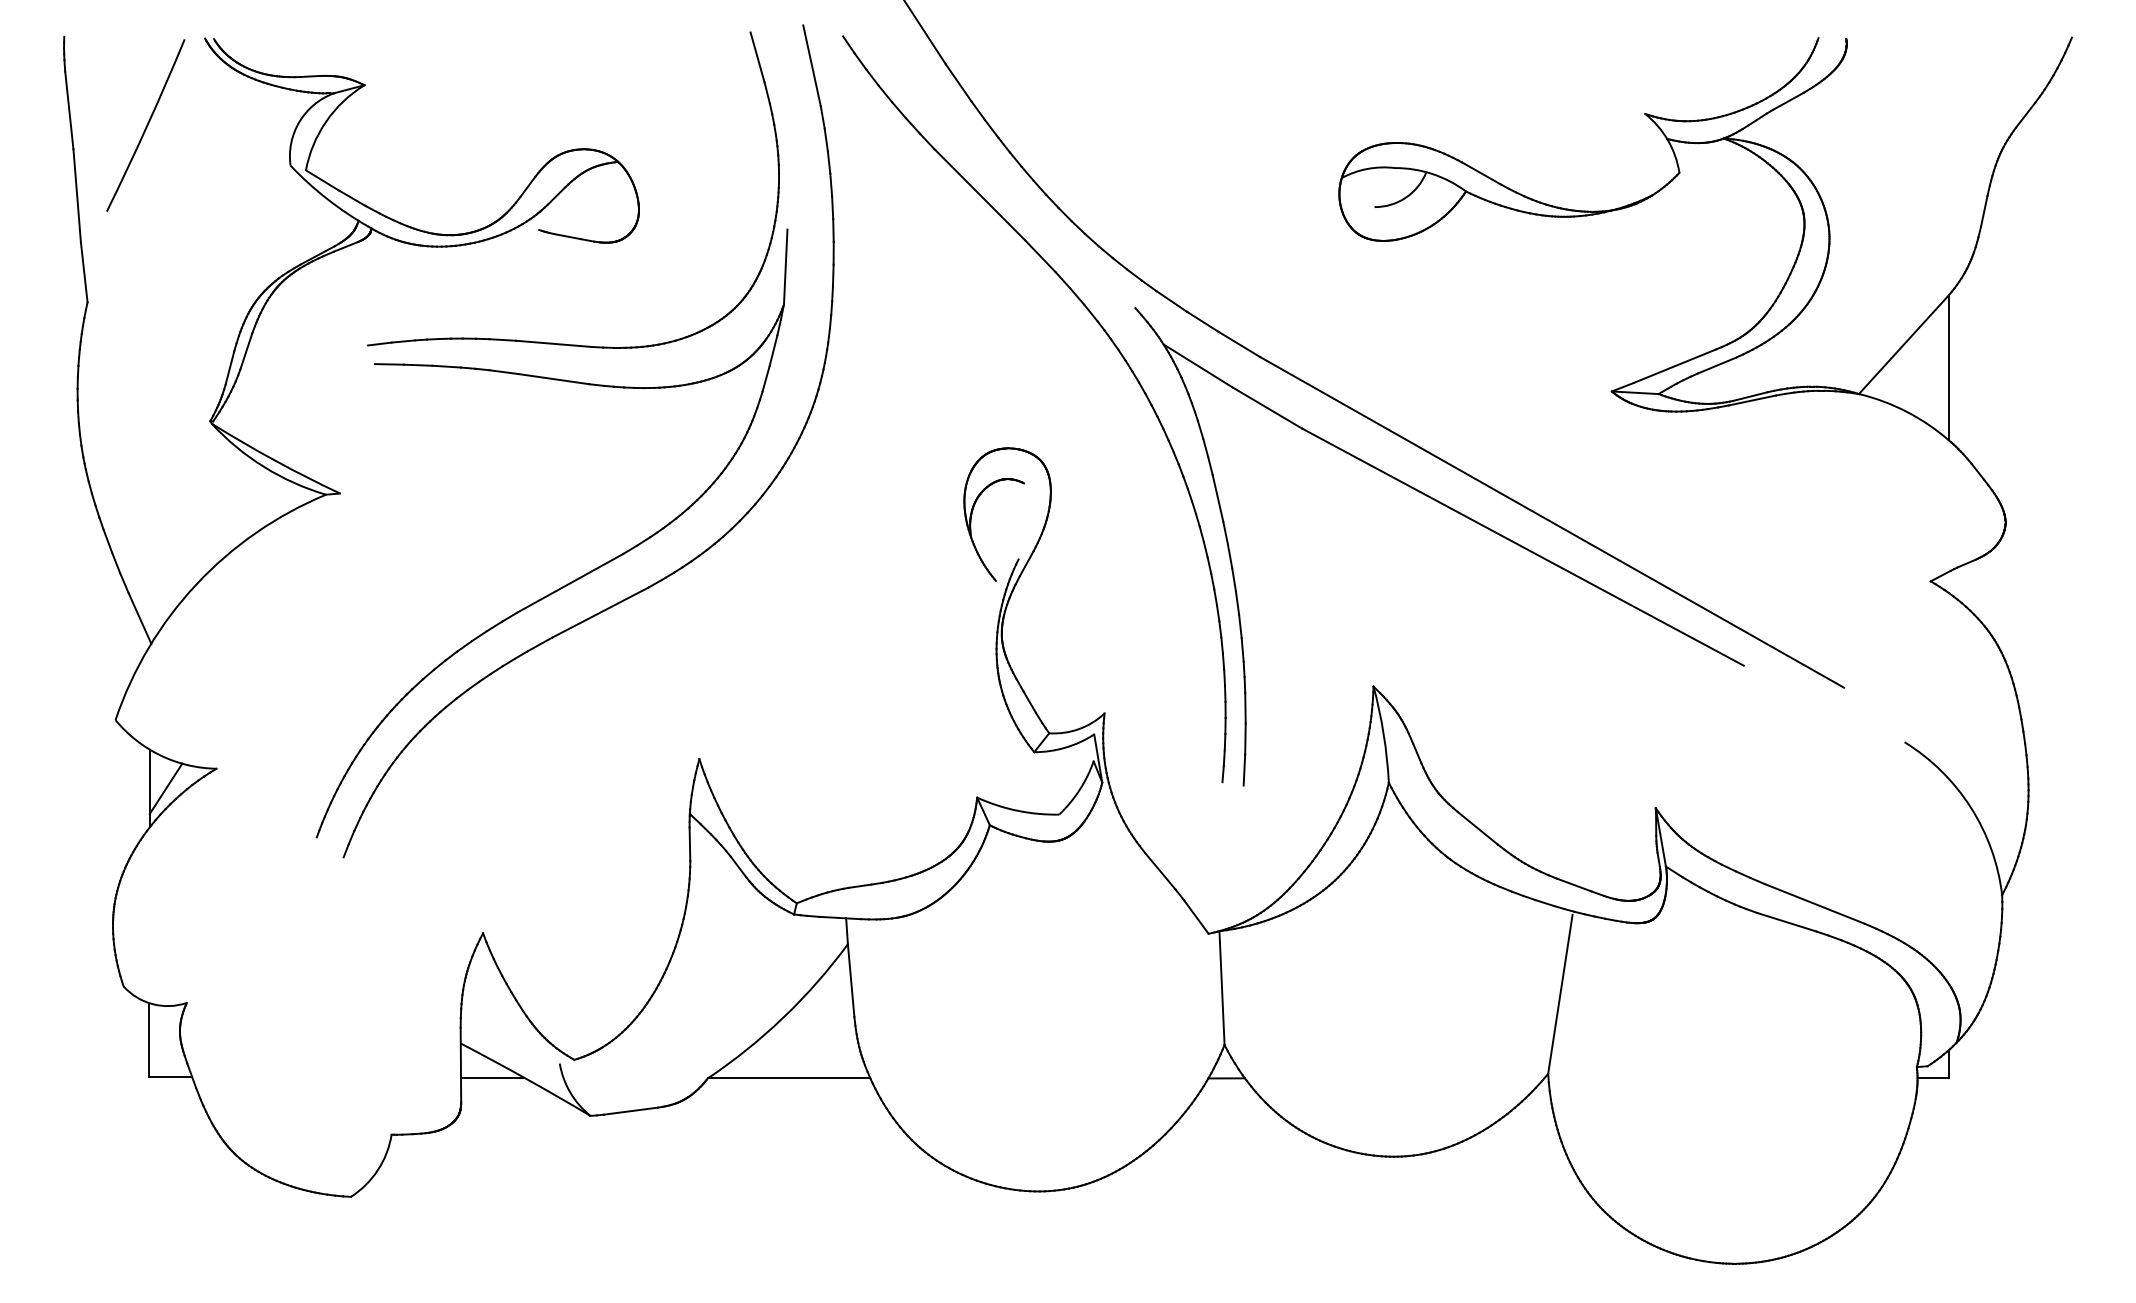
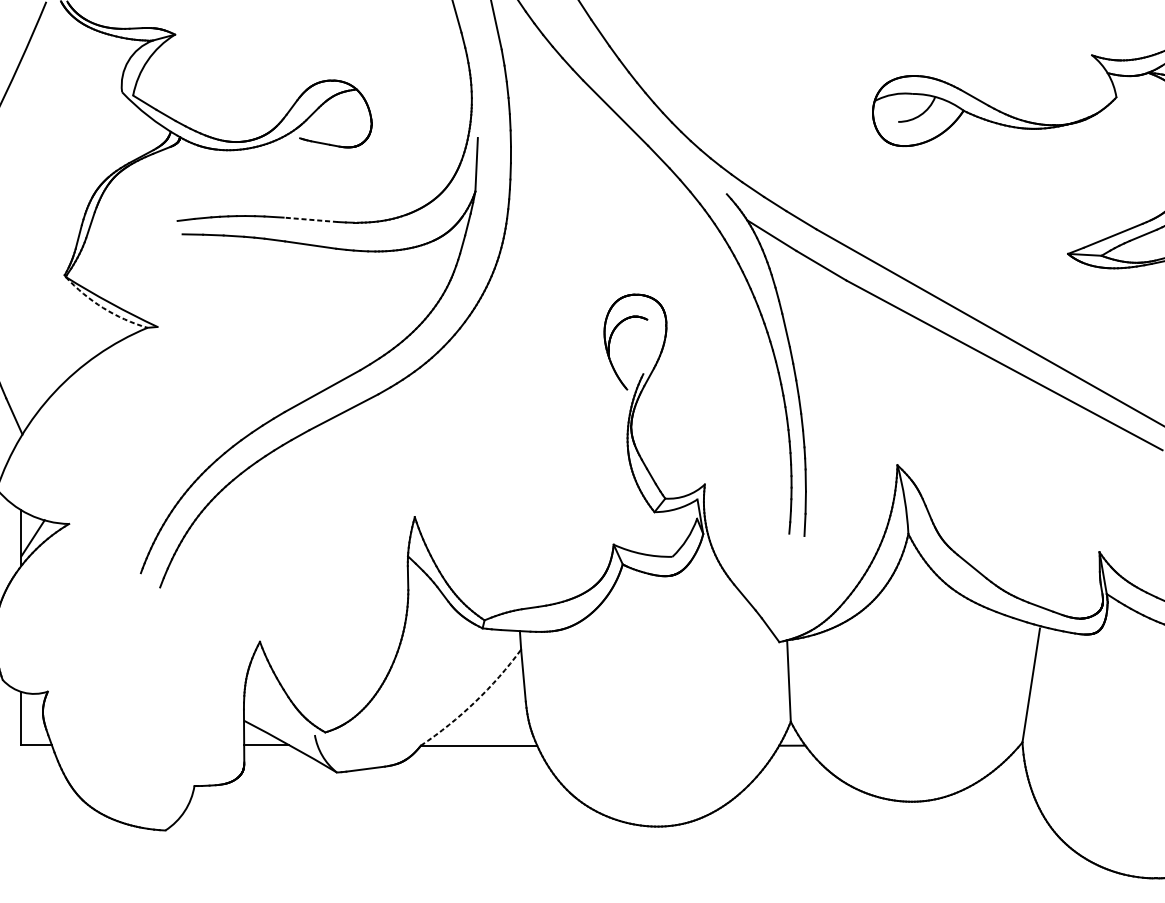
line: (553, 343) -> (310, 219), solid -> dashed
arc: (264, 466) -> (103, 307), solid -> dashed
arc: (783, 1017) -> (475, 702), solid -> dashed

